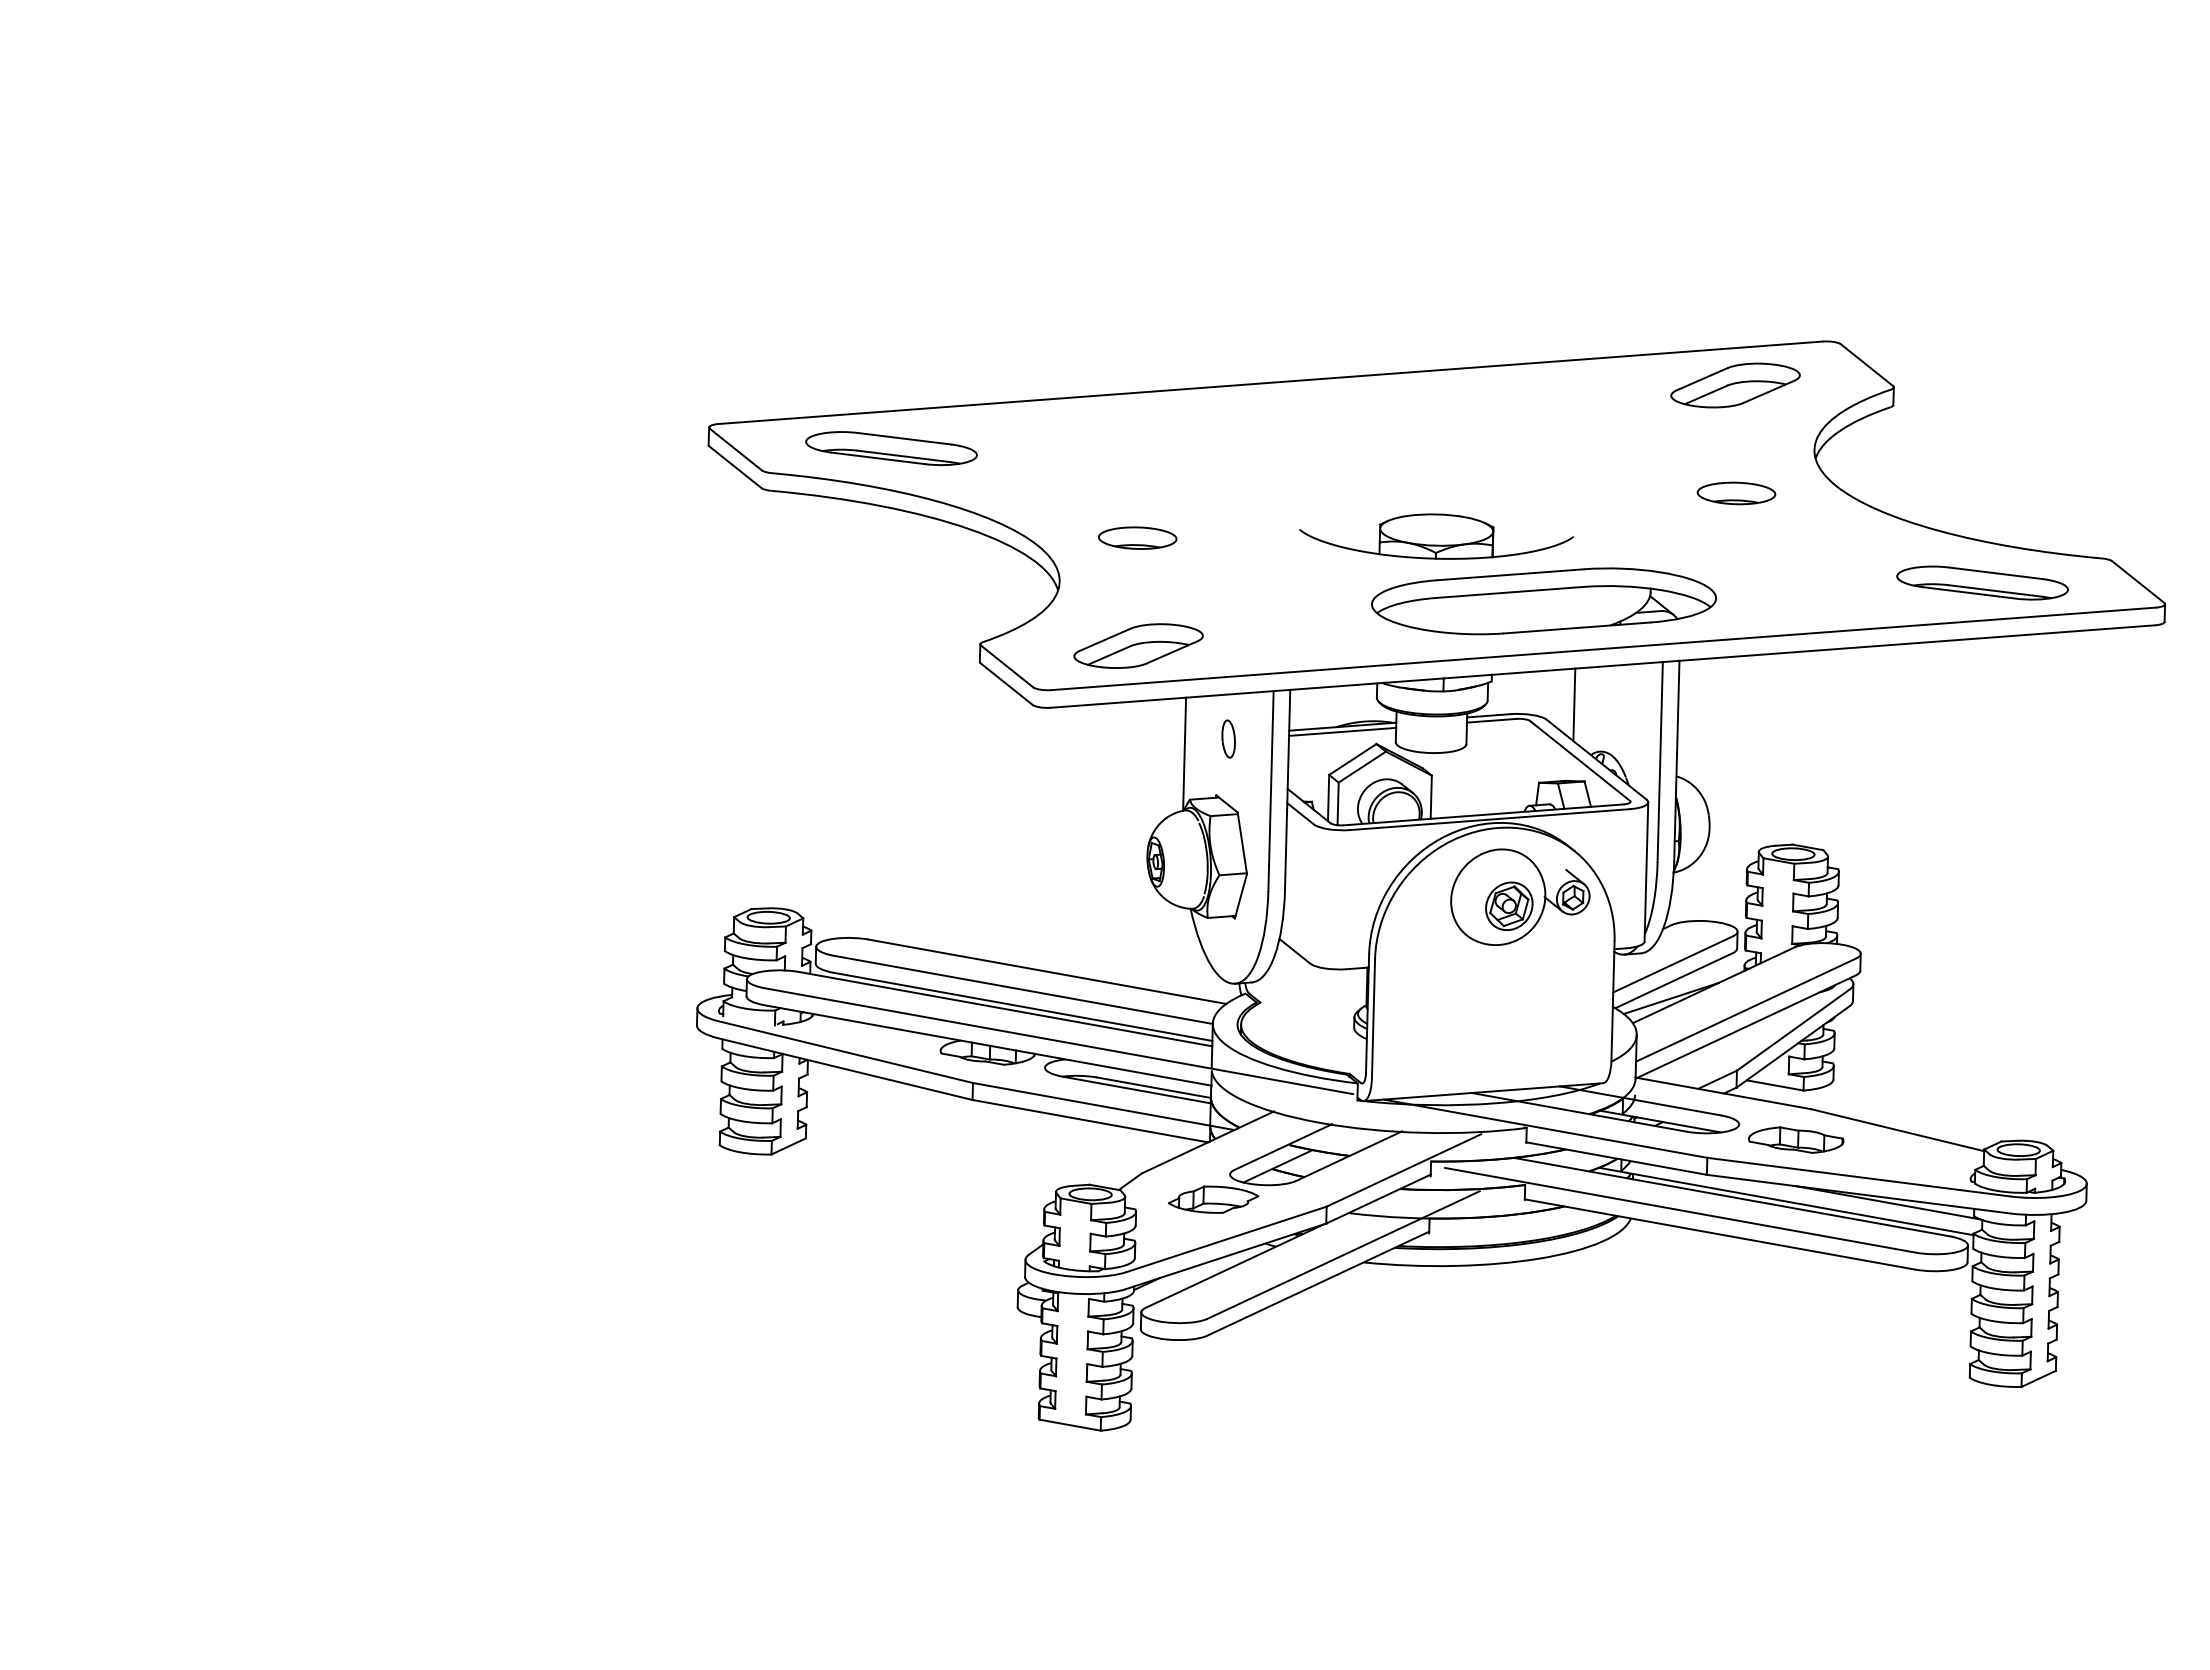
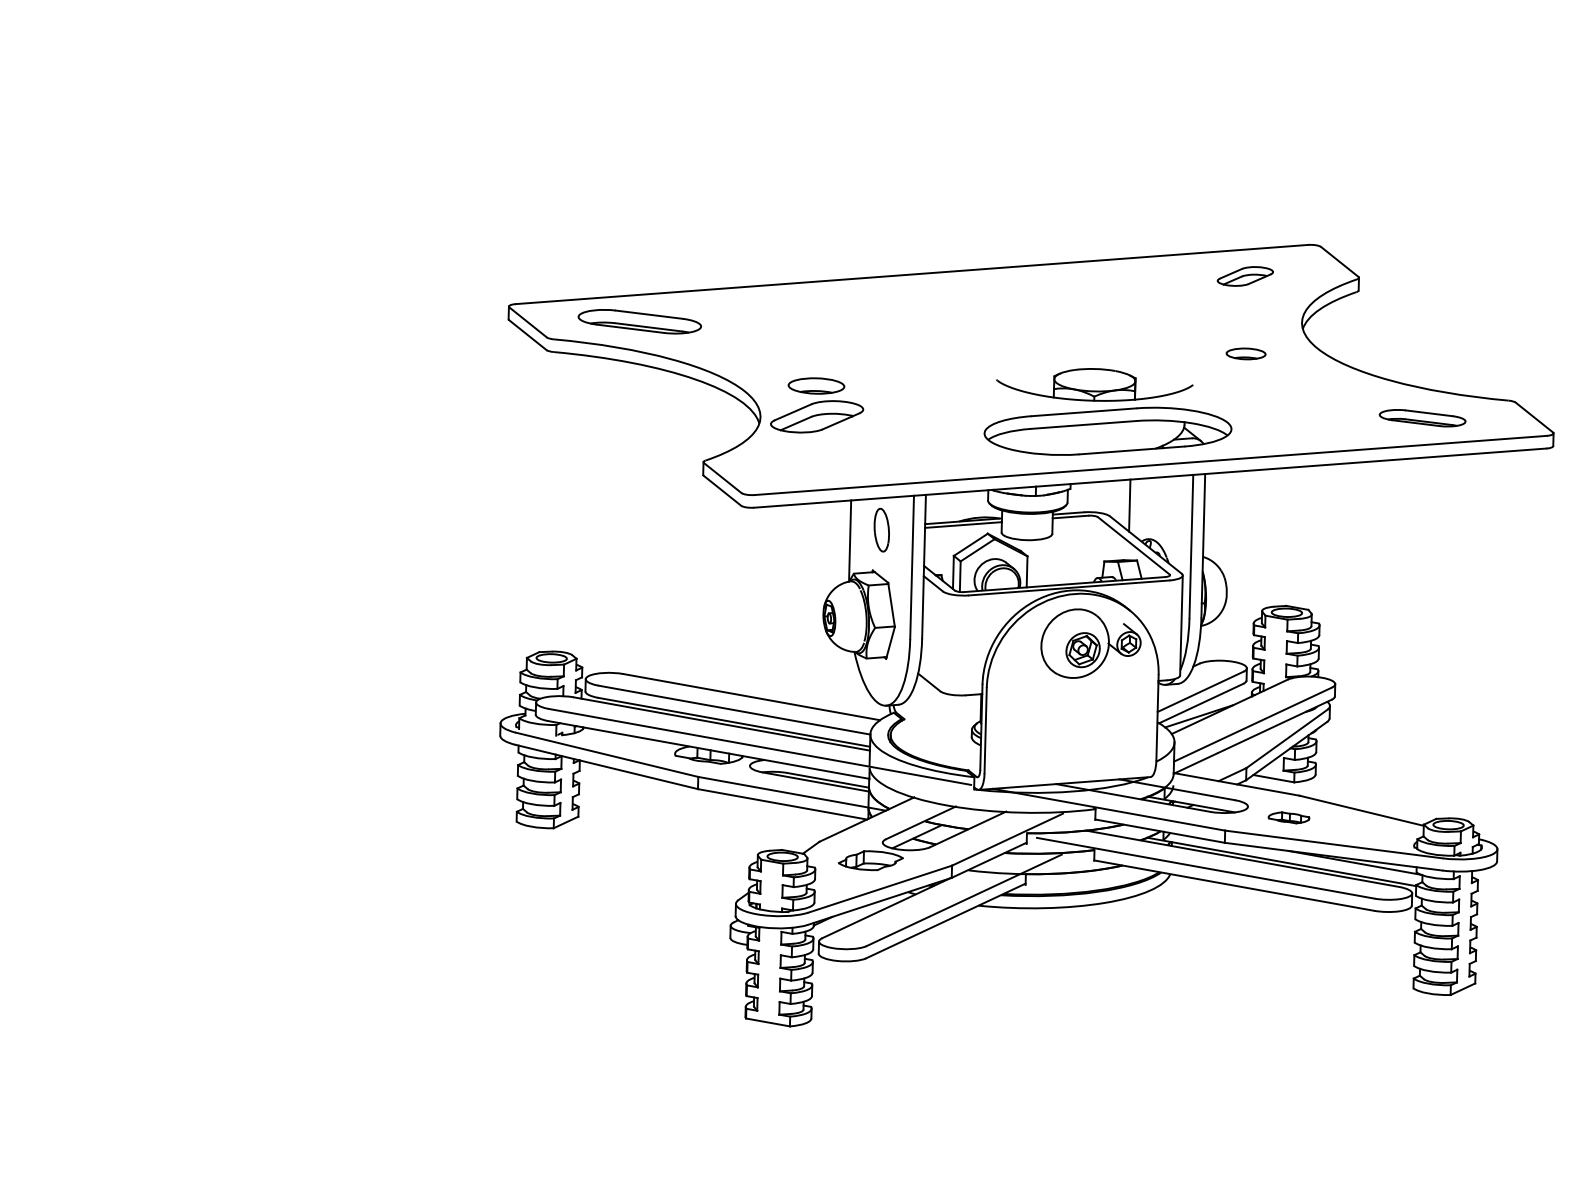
part: (1735, 385) -> (1245, 276), size x0.6
part: (1736, 493) -> (1246, 353), size x0.7
part: (1436, 536) -> (1094, 384), moved
part: (1982, 582) -> (1422, 417), size x0.7
part: (1138, 645) -> (817, 416), moved
part: (1228, 738) -> (881, 529), size x1.6
part: (1796, 1139) -> (1289, 817), size x0.6

